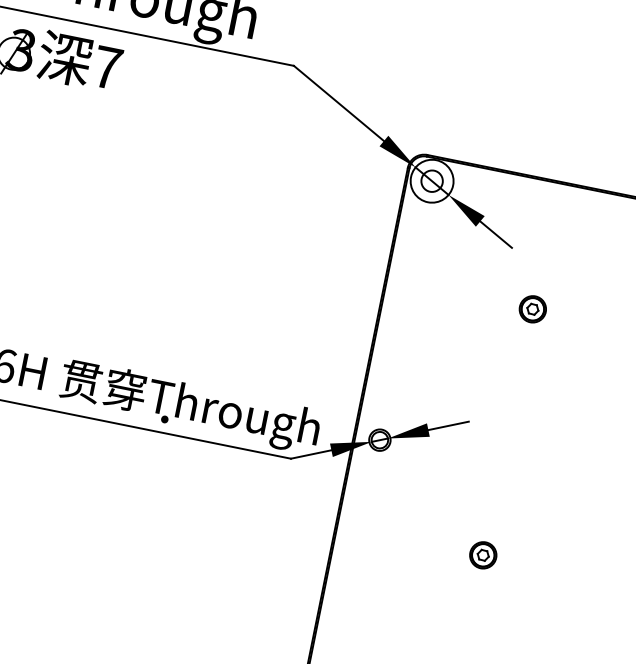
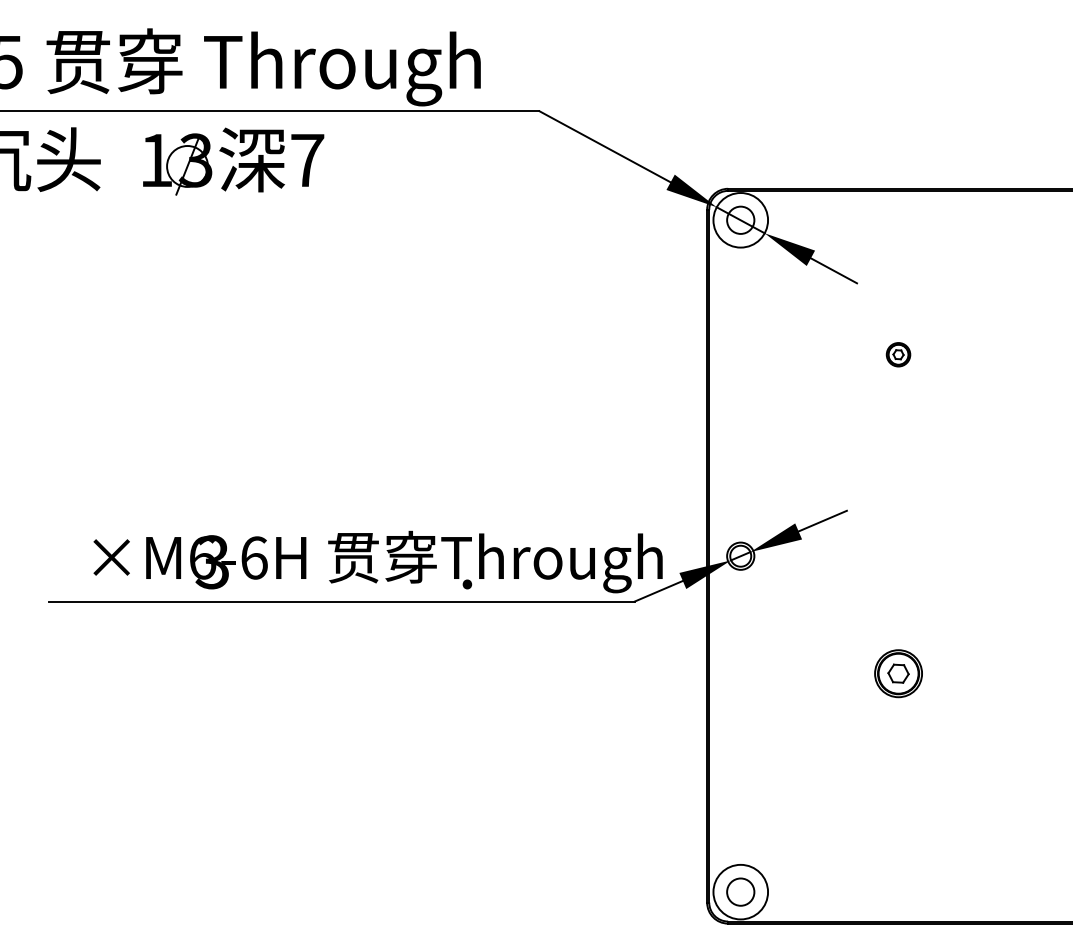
part: (532, 309) -> (898, 354), size x0.7
part: (483, 555) -> (898, 673), size x1.4

